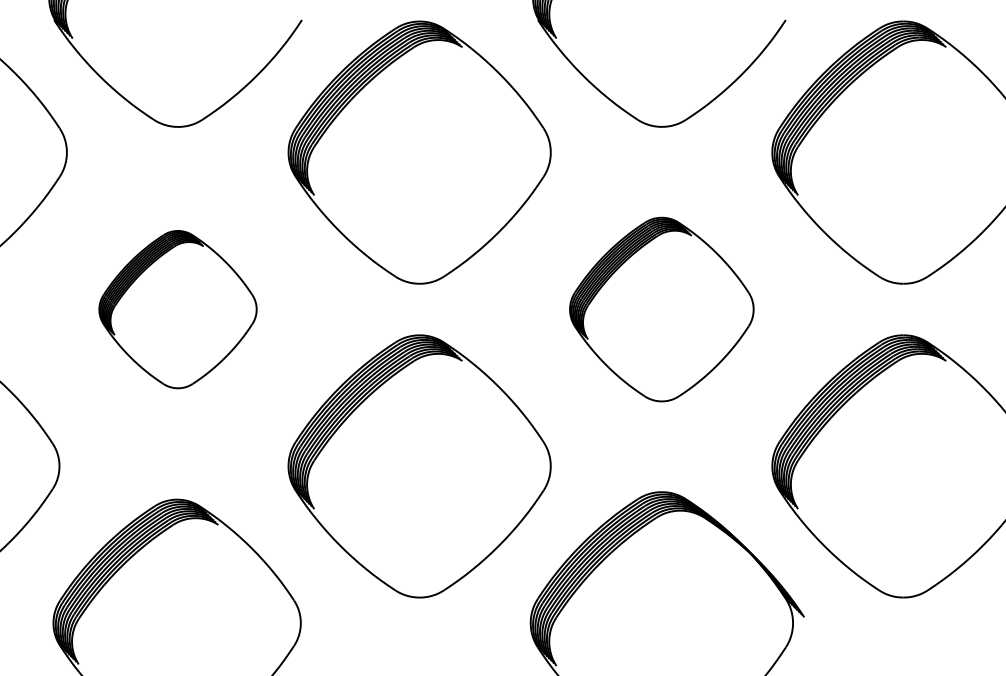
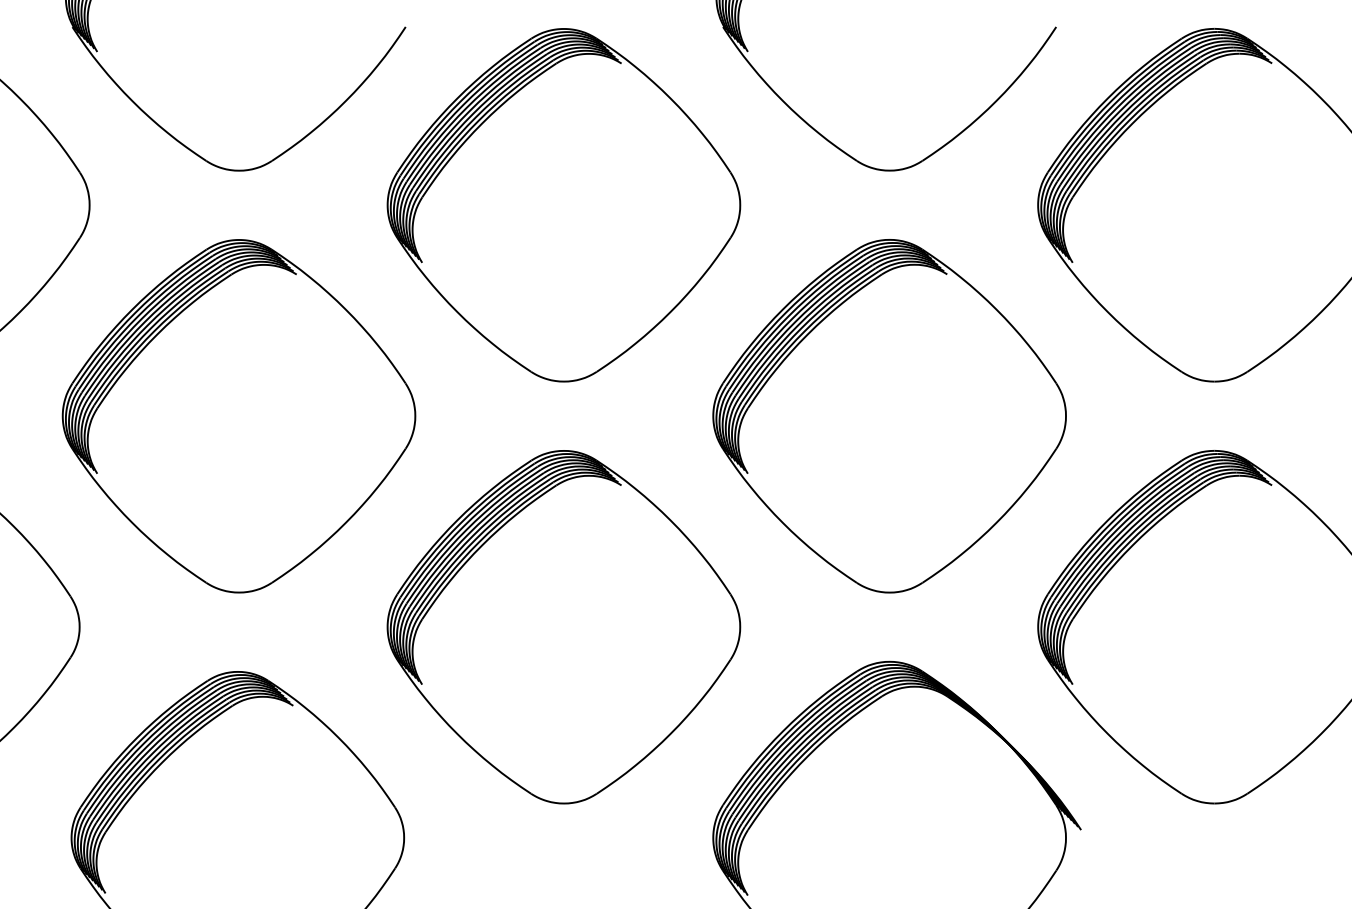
part: (177, 309) -> (238, 416), size x1.67
part: (661, 309) -> (889, 416), size x1.43

